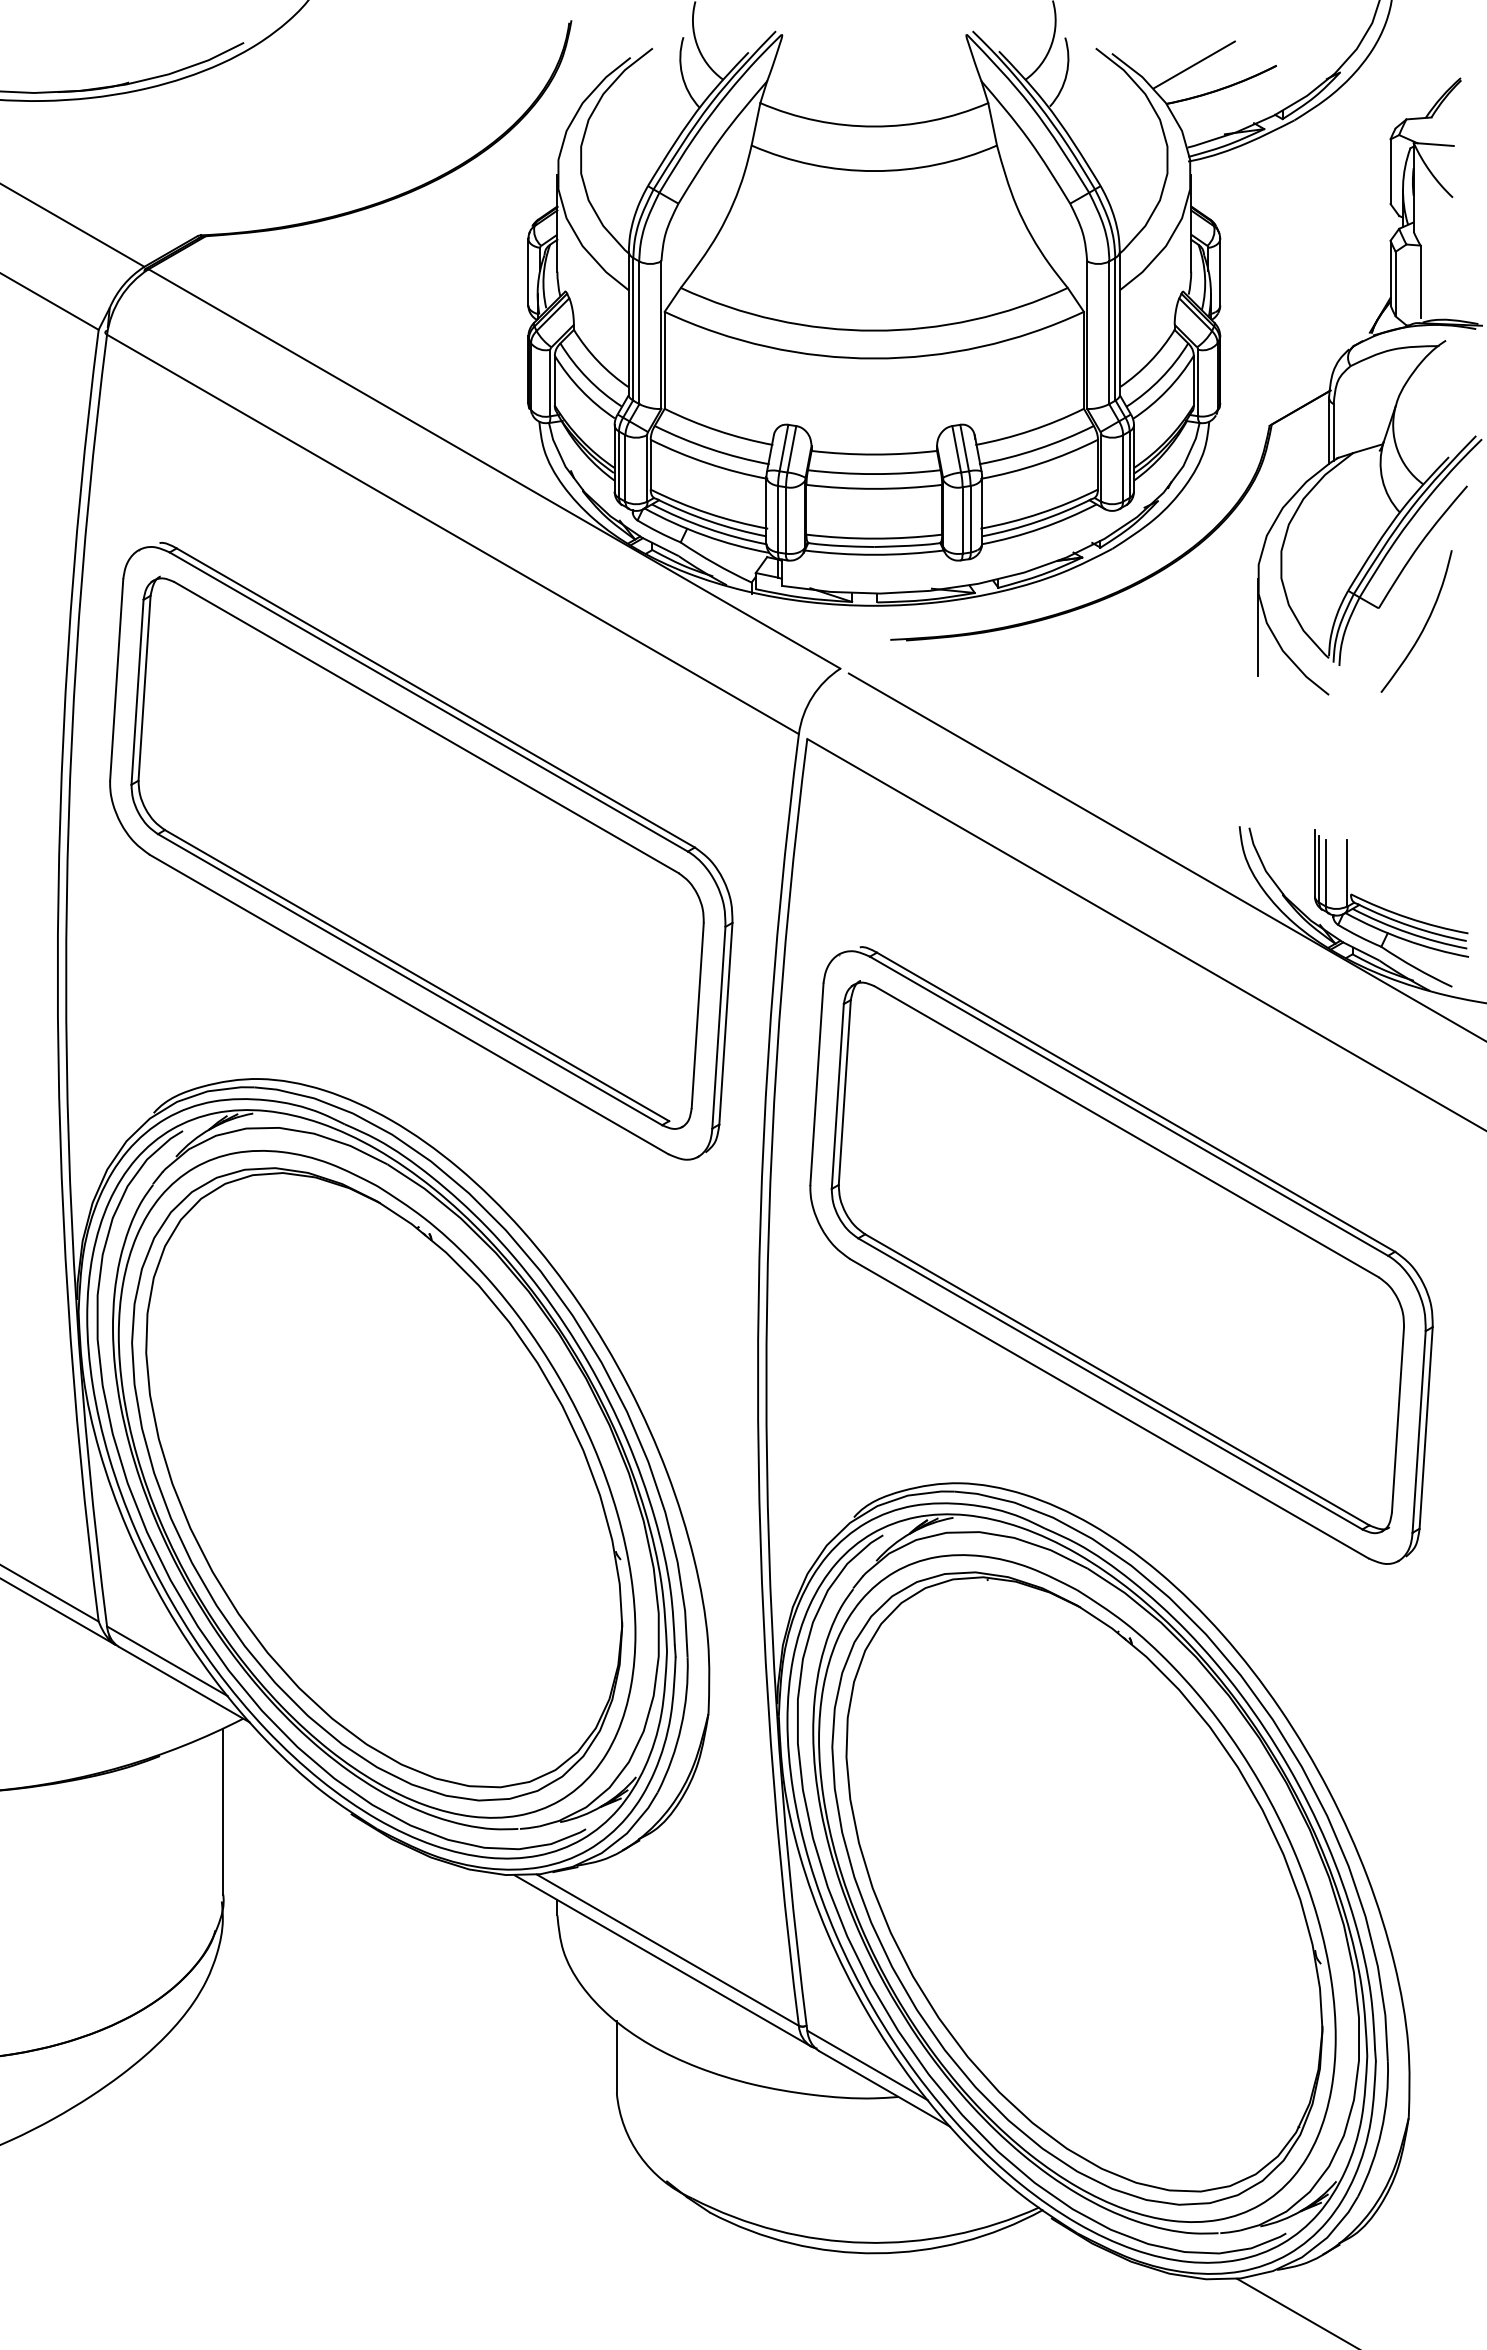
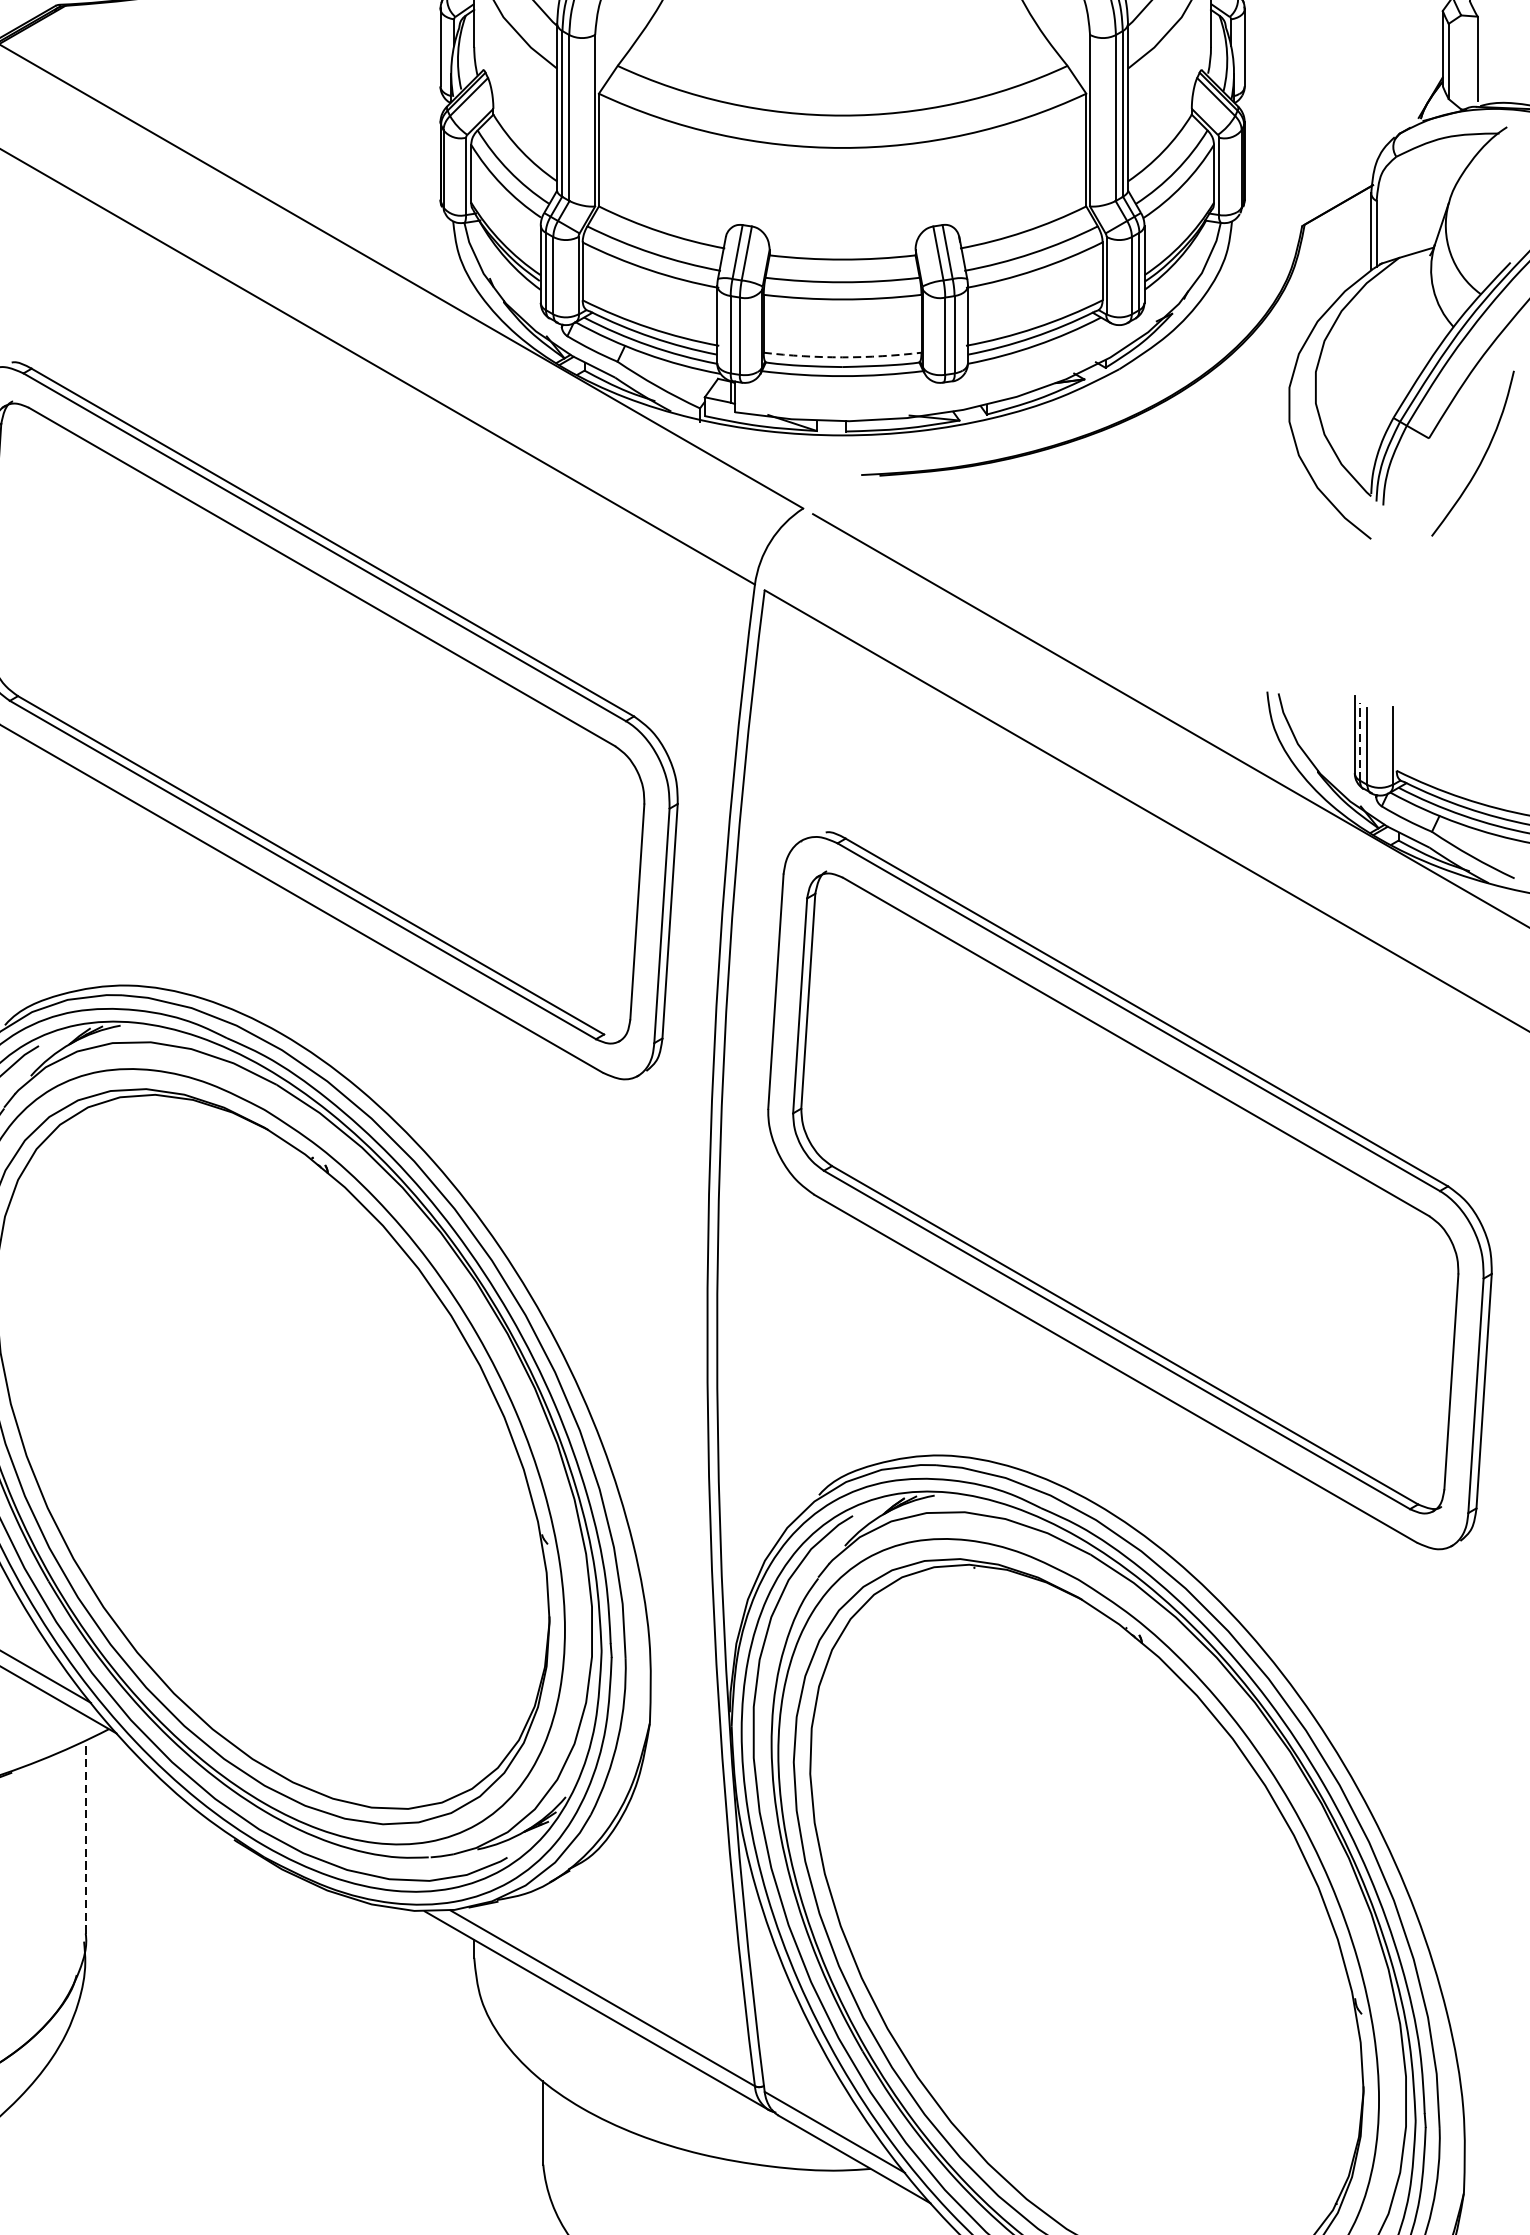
arc: (874, 538) -> (842, 357), solid -> dashed
line: (1257, 627) -> (1288, 460), removed
line: (1319, 868) -> (1360, 740), solid -> dashed
line: (223, 1811) -> (86, 1837), solid -> dashed

